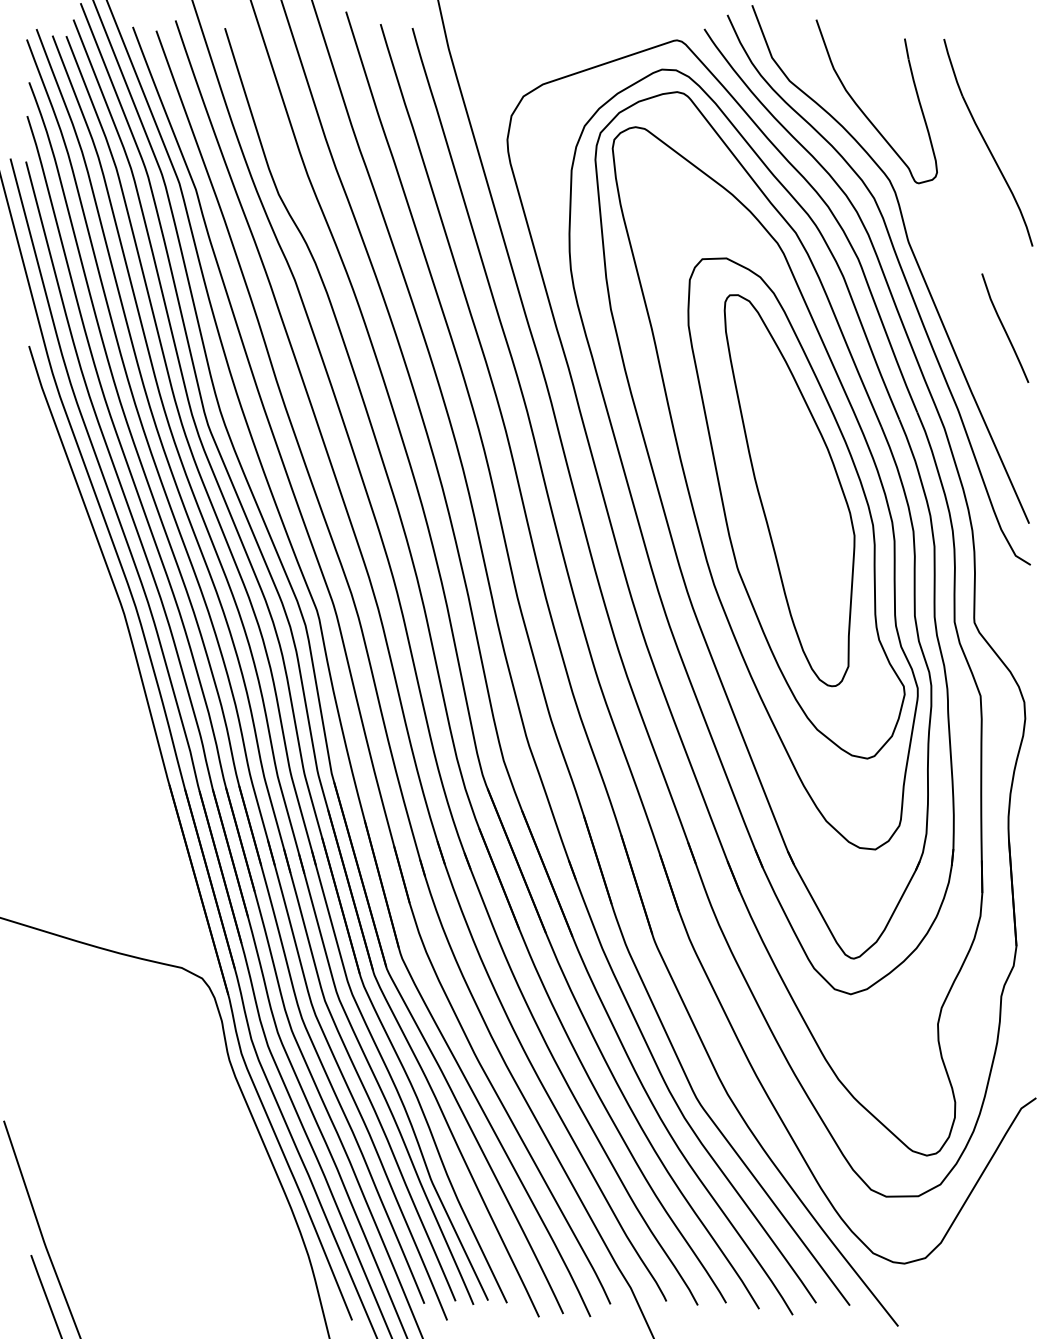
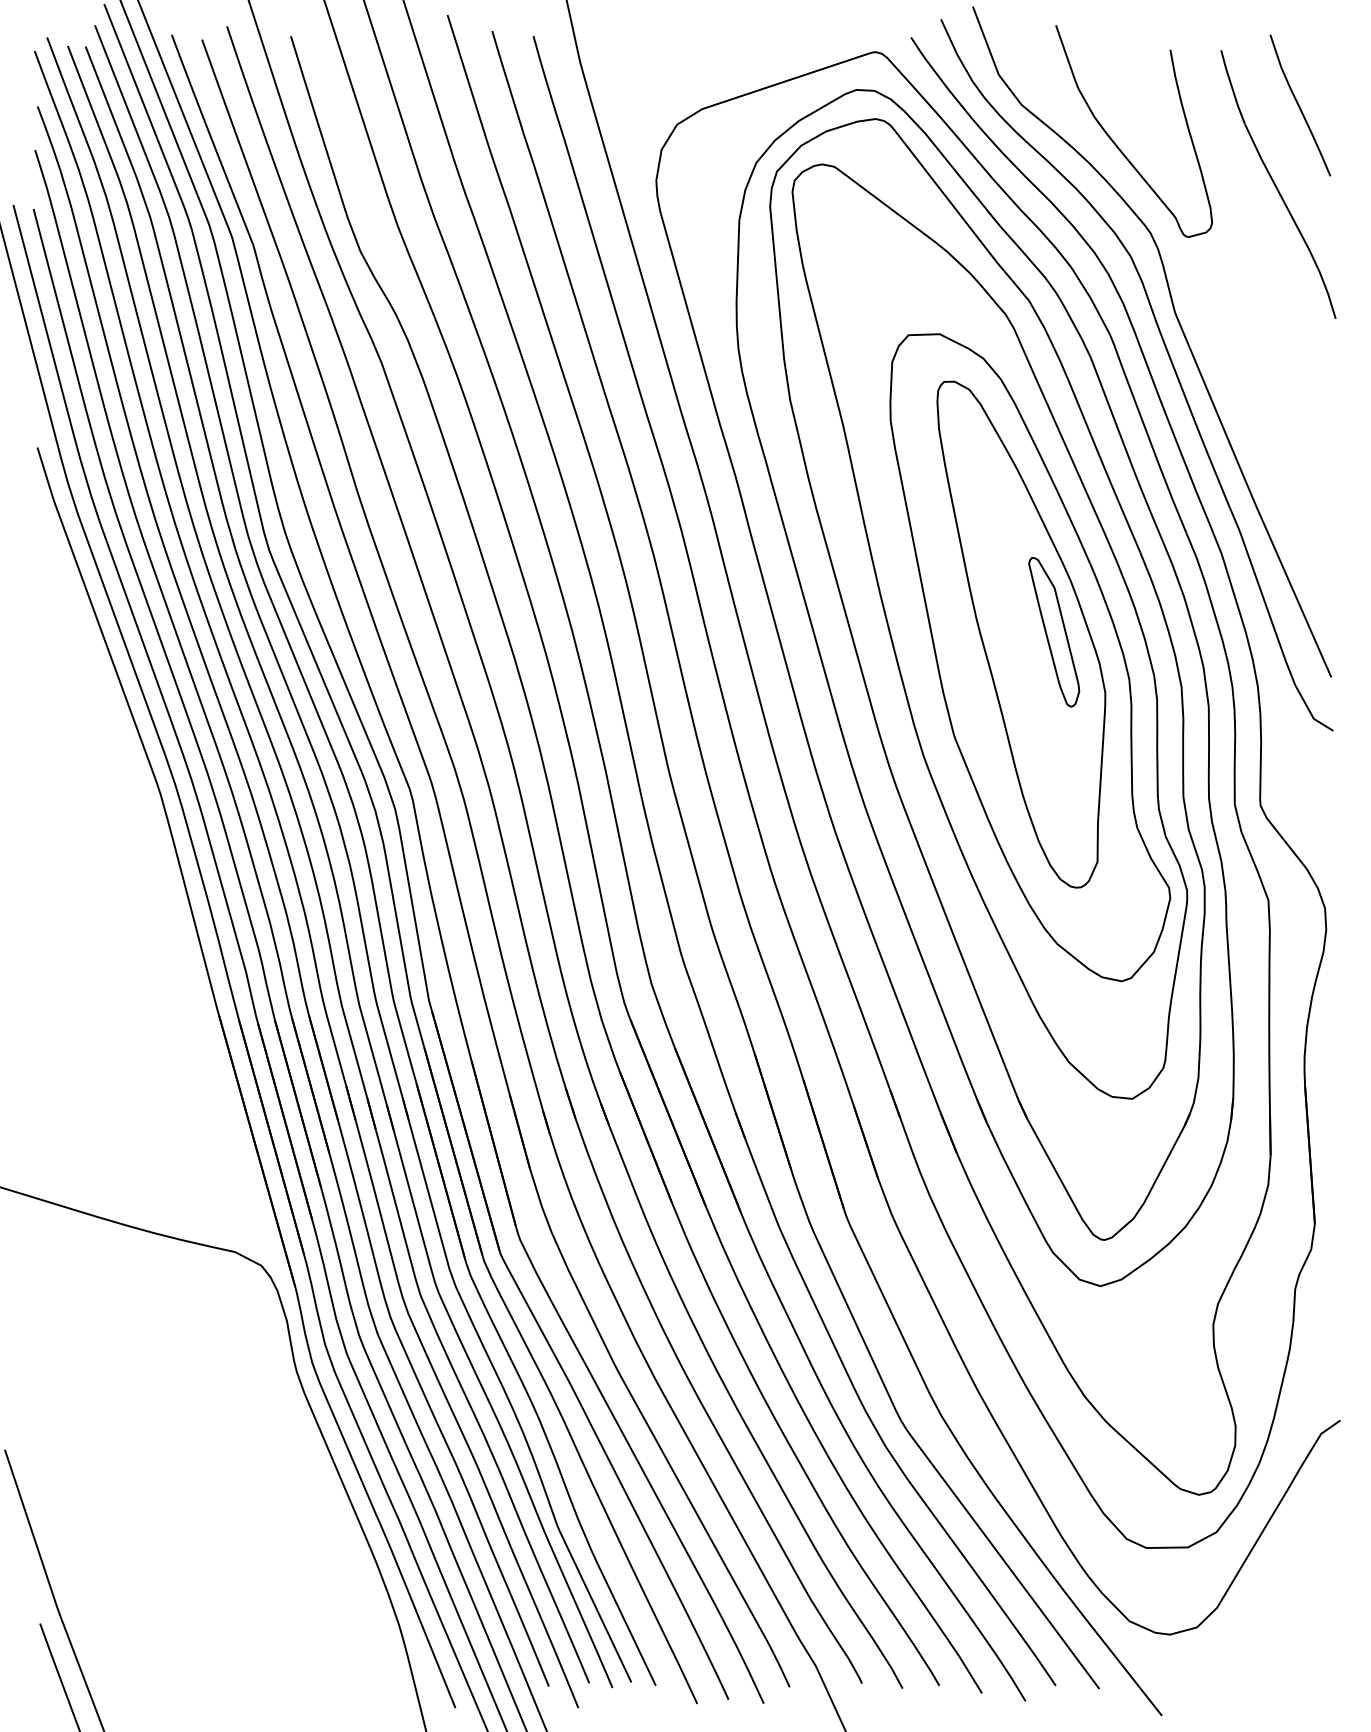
curve: (1004, 328) -> (1299, 105), moved
part: (815, 489) -> (1054, 632), added

